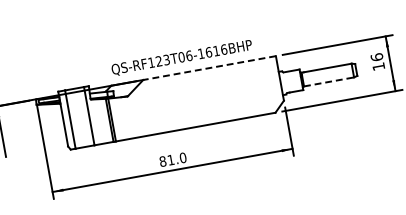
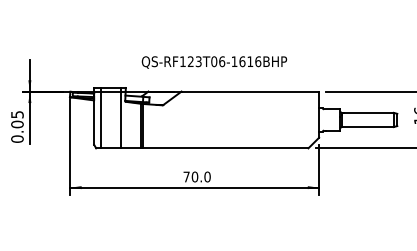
text: (182, 58) -> (214, 62), moved
line: (209, 67) -> (250, 91), dashed -> solid
line: (328, 82) -> (367, 127), dashed -> solid
text: (166, 160) -> (190, 176), 81.0 -> 70.0

